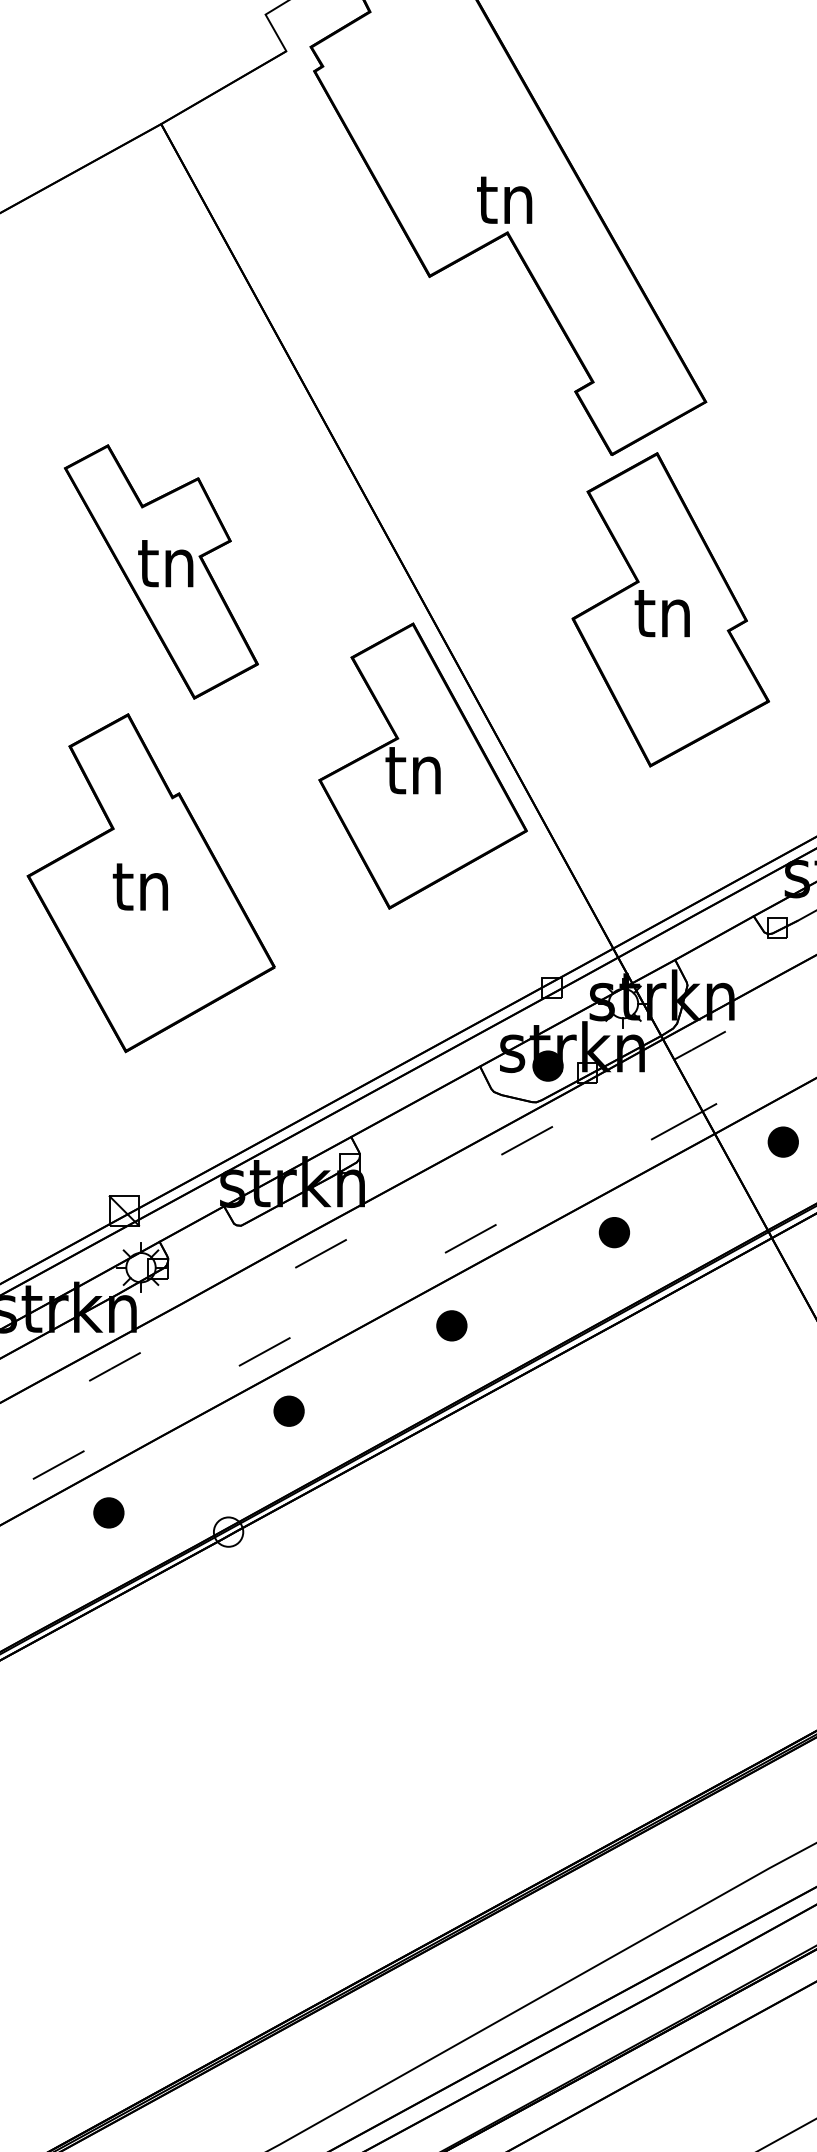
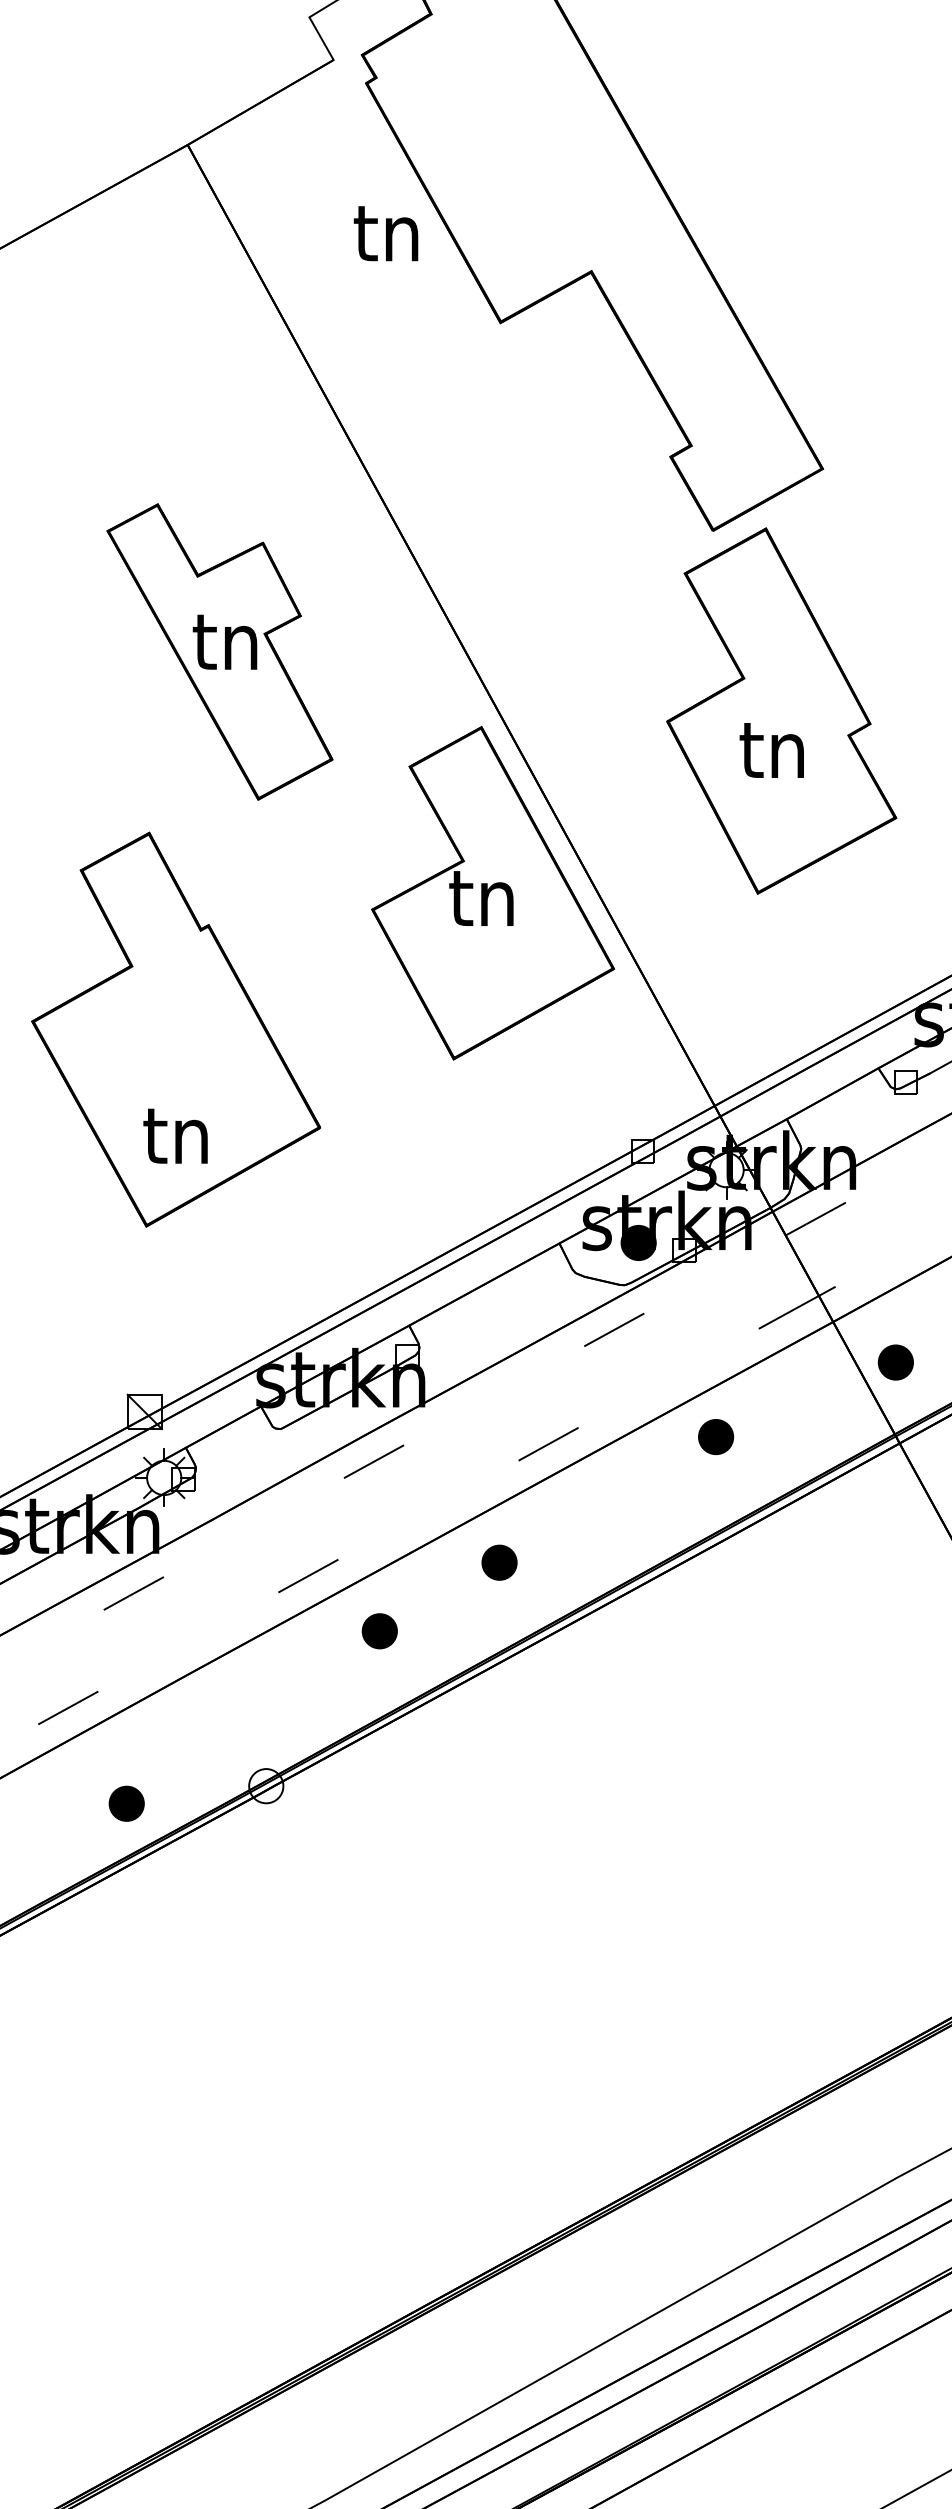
text: (504, 200) -> (385, 233), moved
part: (160, 571) -> (219, 651), moved
text: (662, 613) -> (771, 750), moved
text: (140, 886) -> (175, 1135), moved
part: (782, 1142) -> (895, 1362), moved
part: (451, 1325) -> (499, 1562), moved
part: (288, 1411) -> (379, 1631), moved
part: (108, 1512) -> (126, 1803), moved

